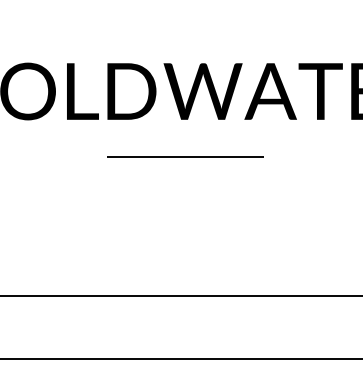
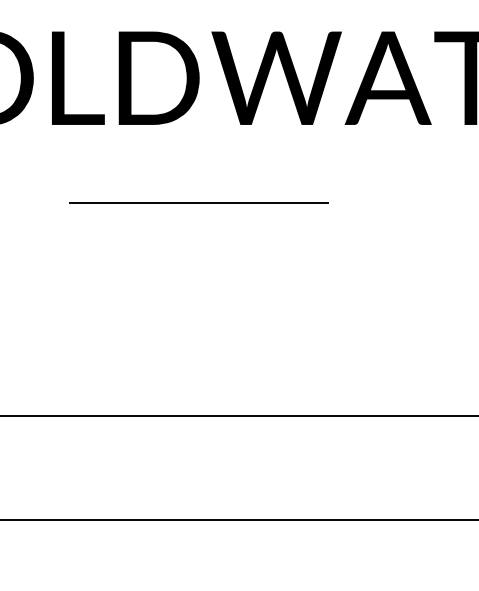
line: (185, 156) -> (199, 201), moved

